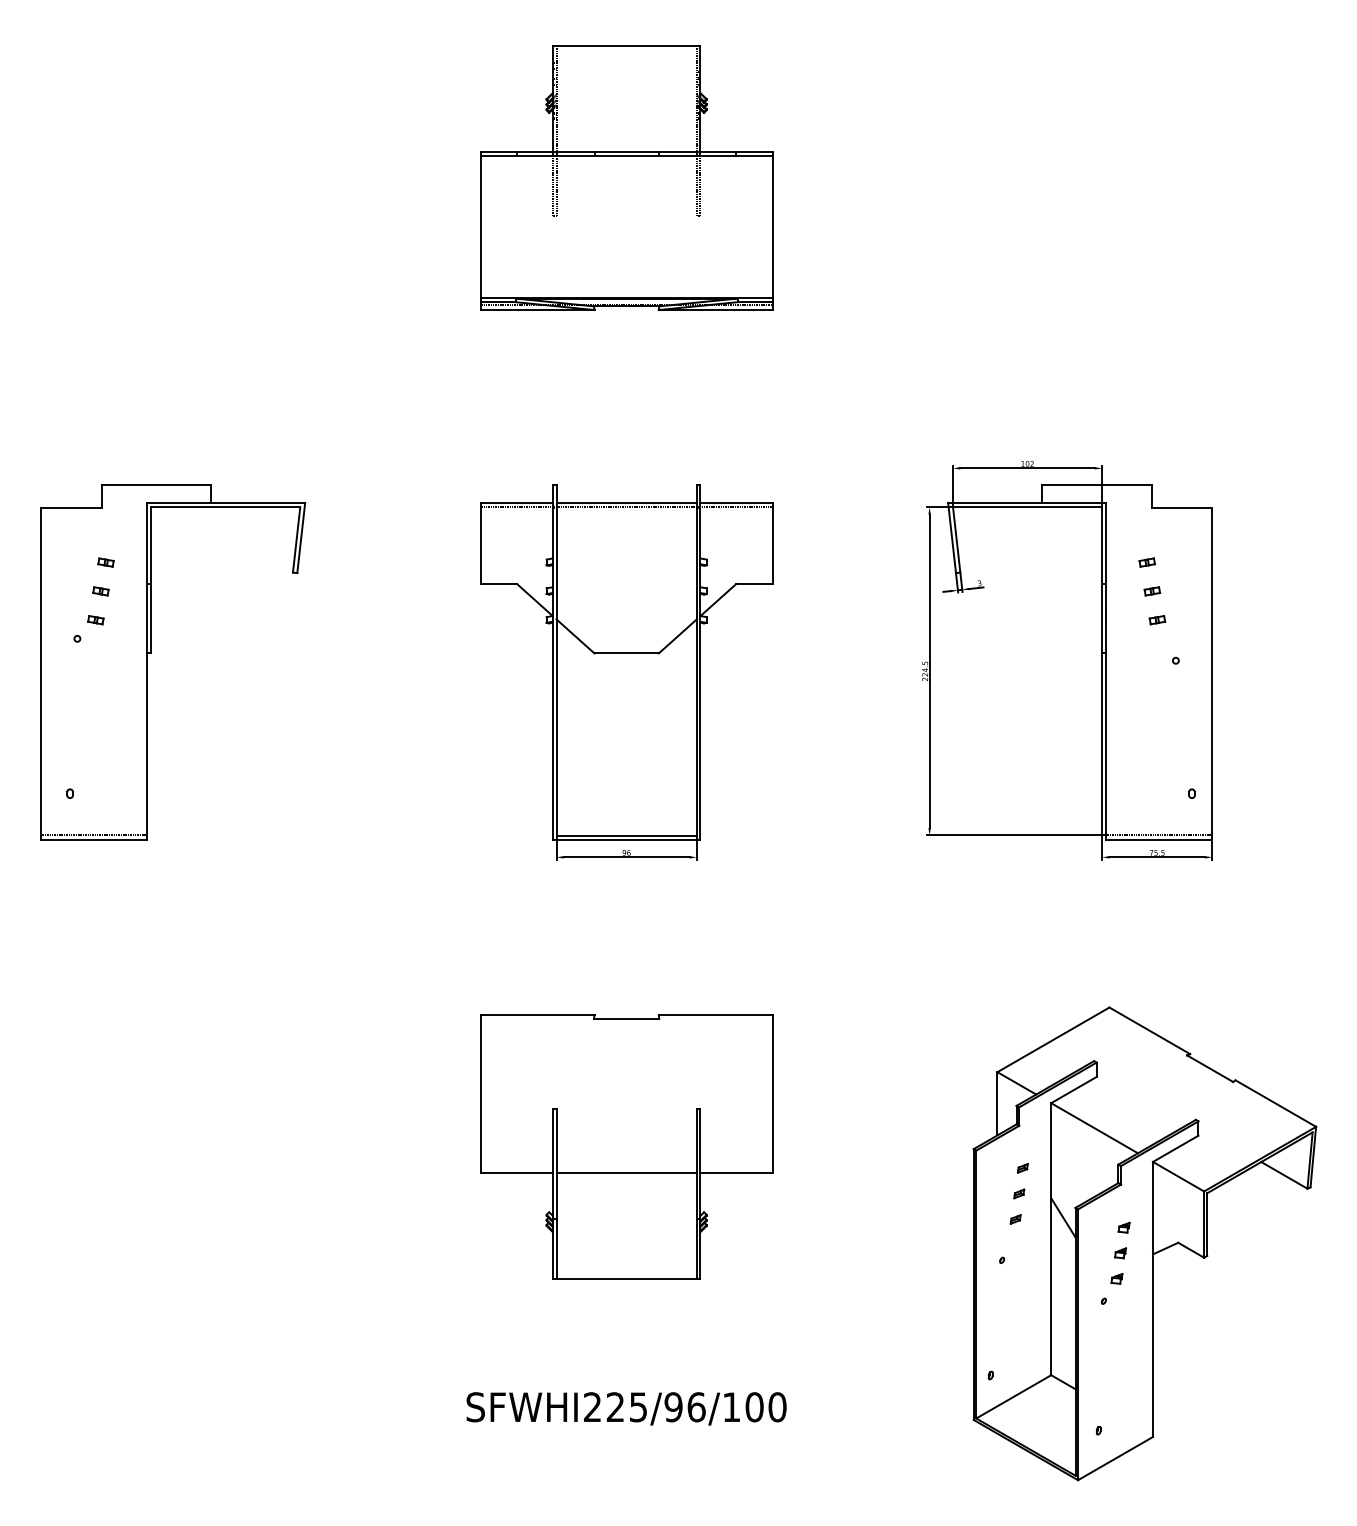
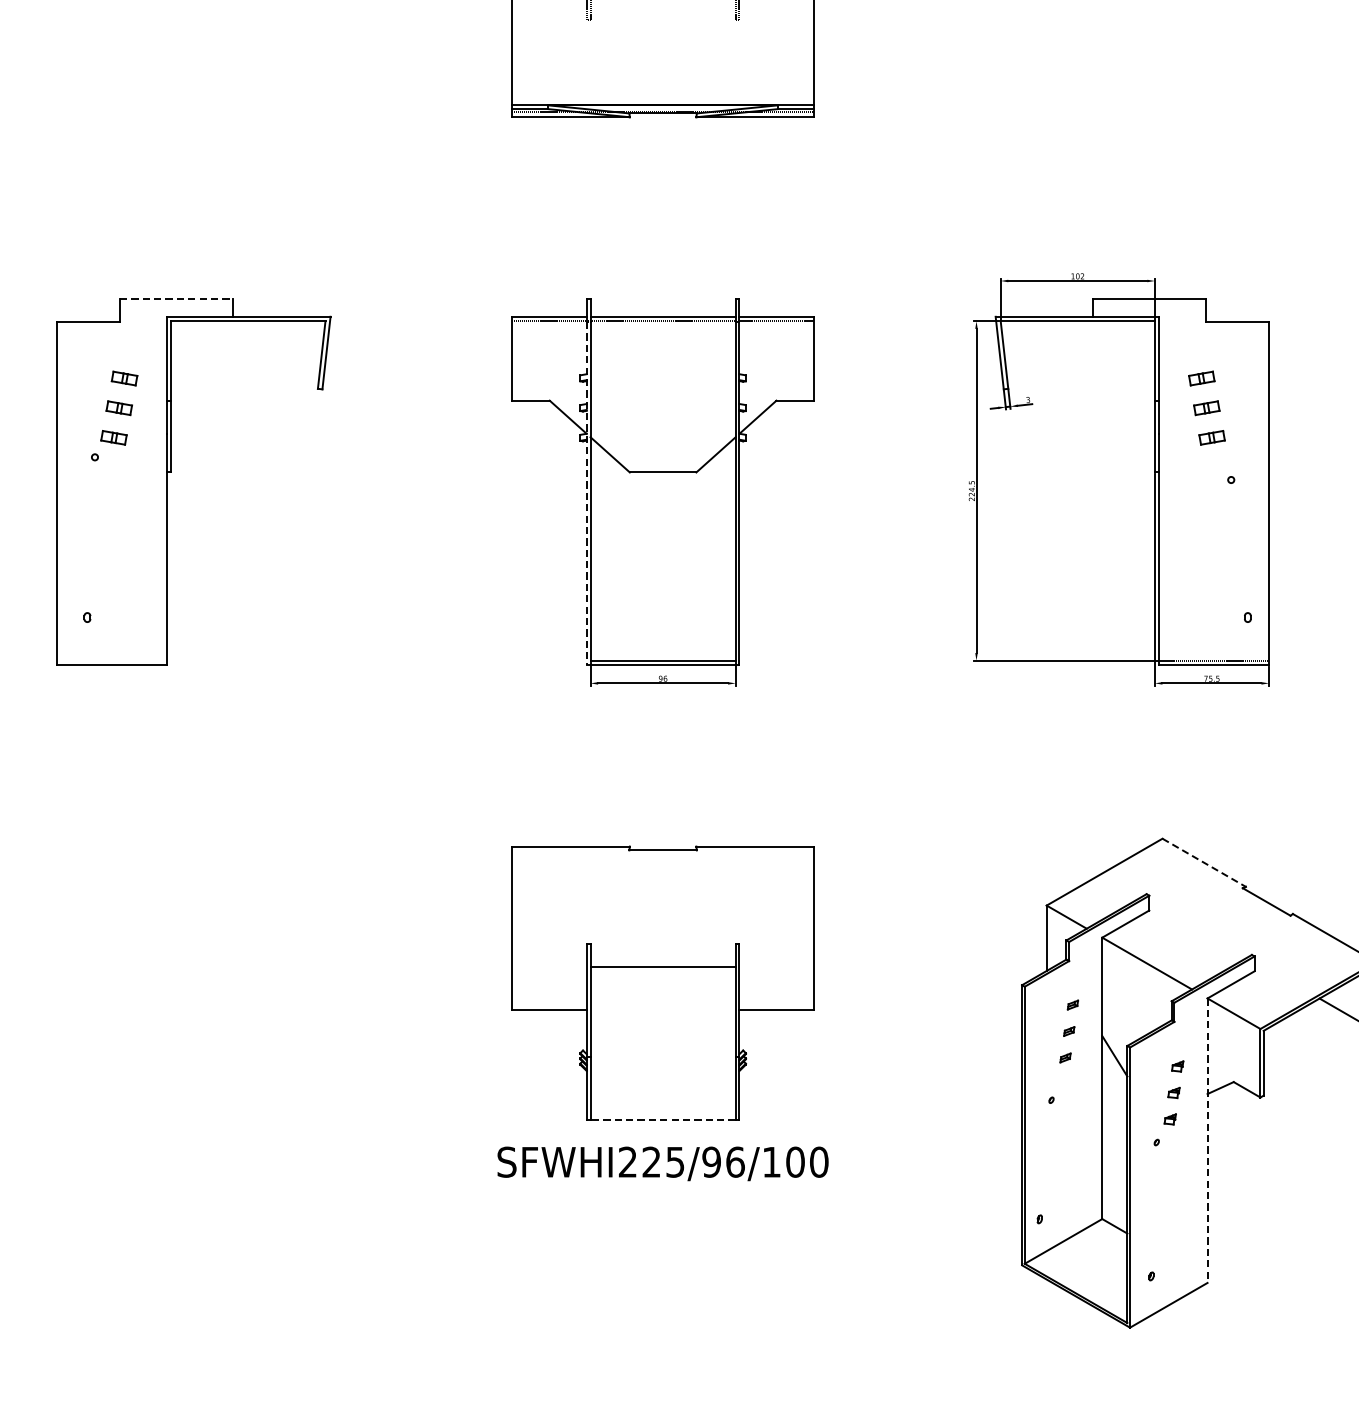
line: (156, 485) -> (176, 298), solid -> dashed
part: (105, 562) -> (124, 378), size x1.6
part: (1146, 562) -> (1200, 378), size x1.6
part: (100, 591) -> (118, 408), size x1.6
part: (1152, 591) -> (1207, 408), size x1.6
part: (95, 620) -> (113, 438), size x1.6
part: (1157, 620) -> (1212, 438), size x1.6
line: (552, 673) -> (586, 493), solid -> dashed
line: (93, 835) -> (111, 660), removed
line: (1149, 1030) -> (1203, 862), solid -> dashed
line: (626, 1173) -> (662, 966), moved
line: (626, 1279) -> (662, 1120), solid -> dashed
line: (1152, 1299) -> (1207, 1140), solid -> dashed
text: (626, 1408) -> (662, 1163), moved

